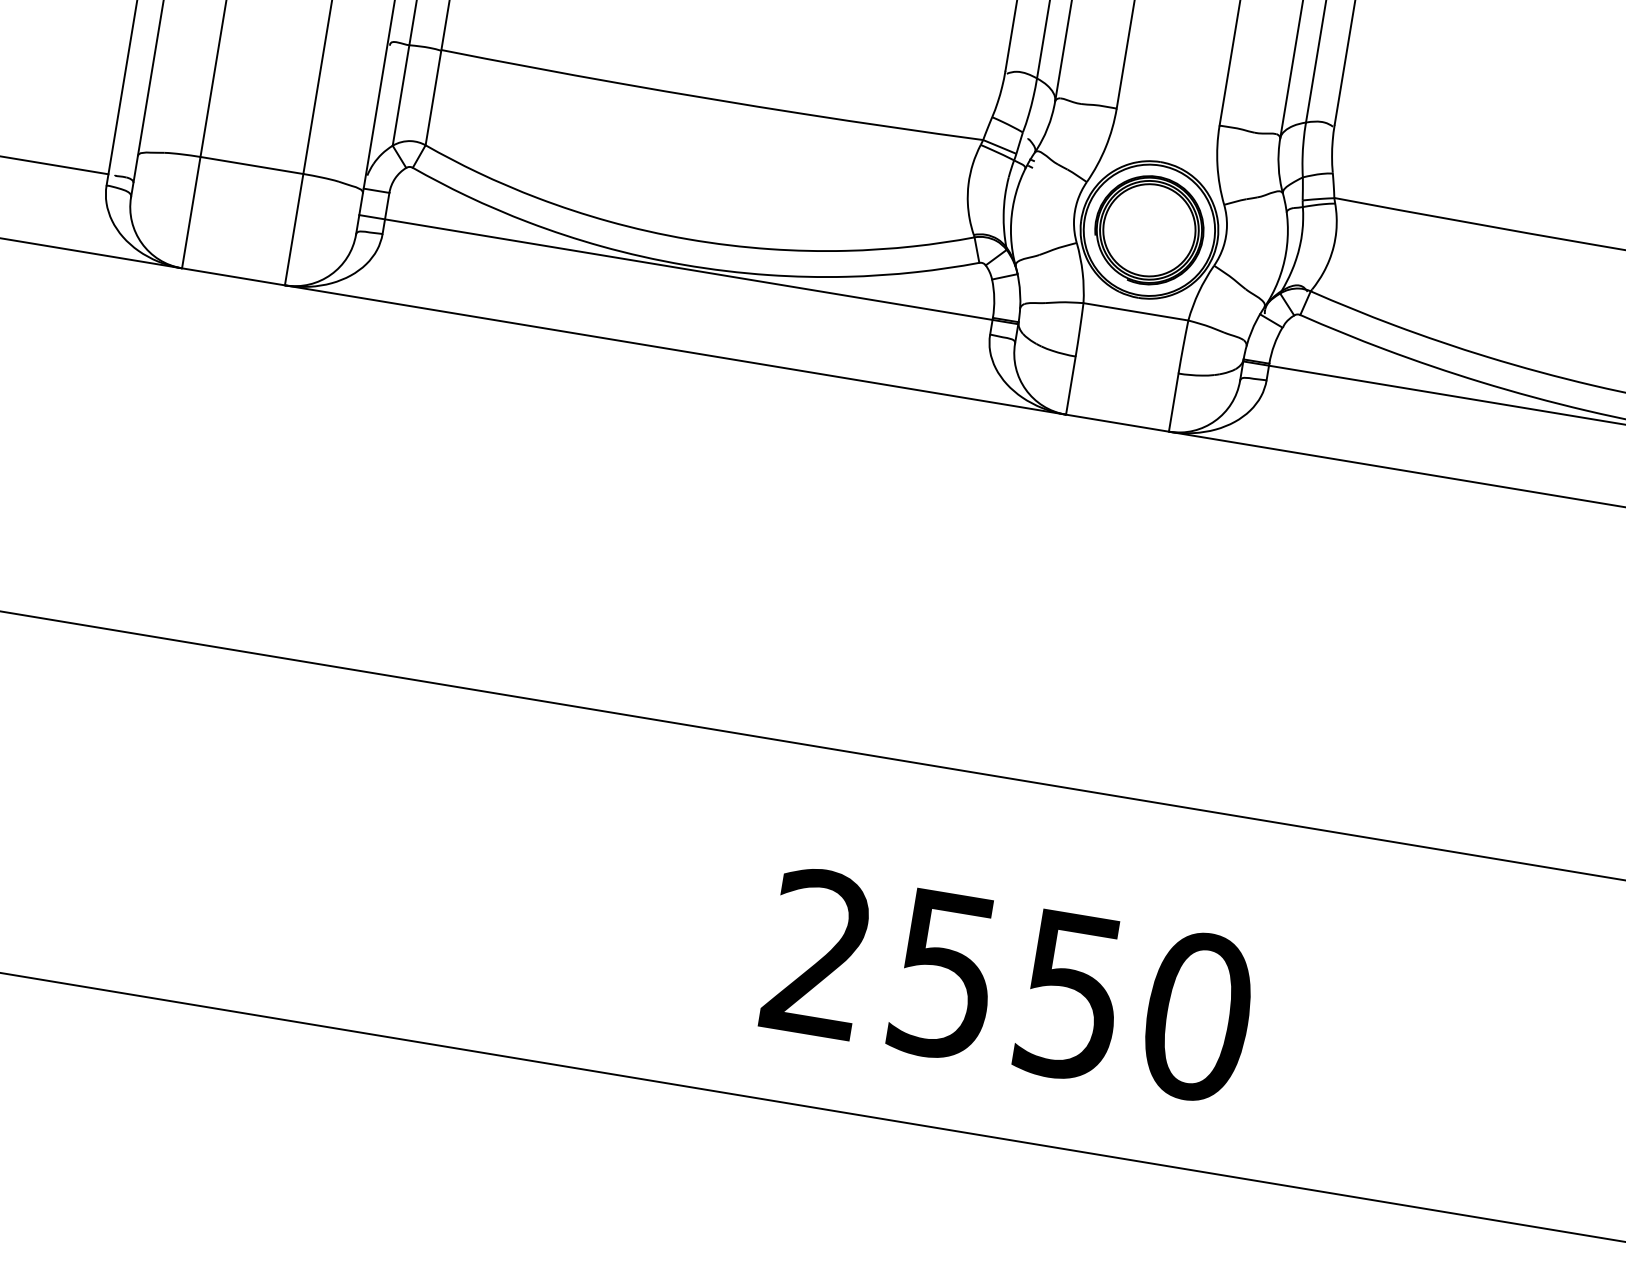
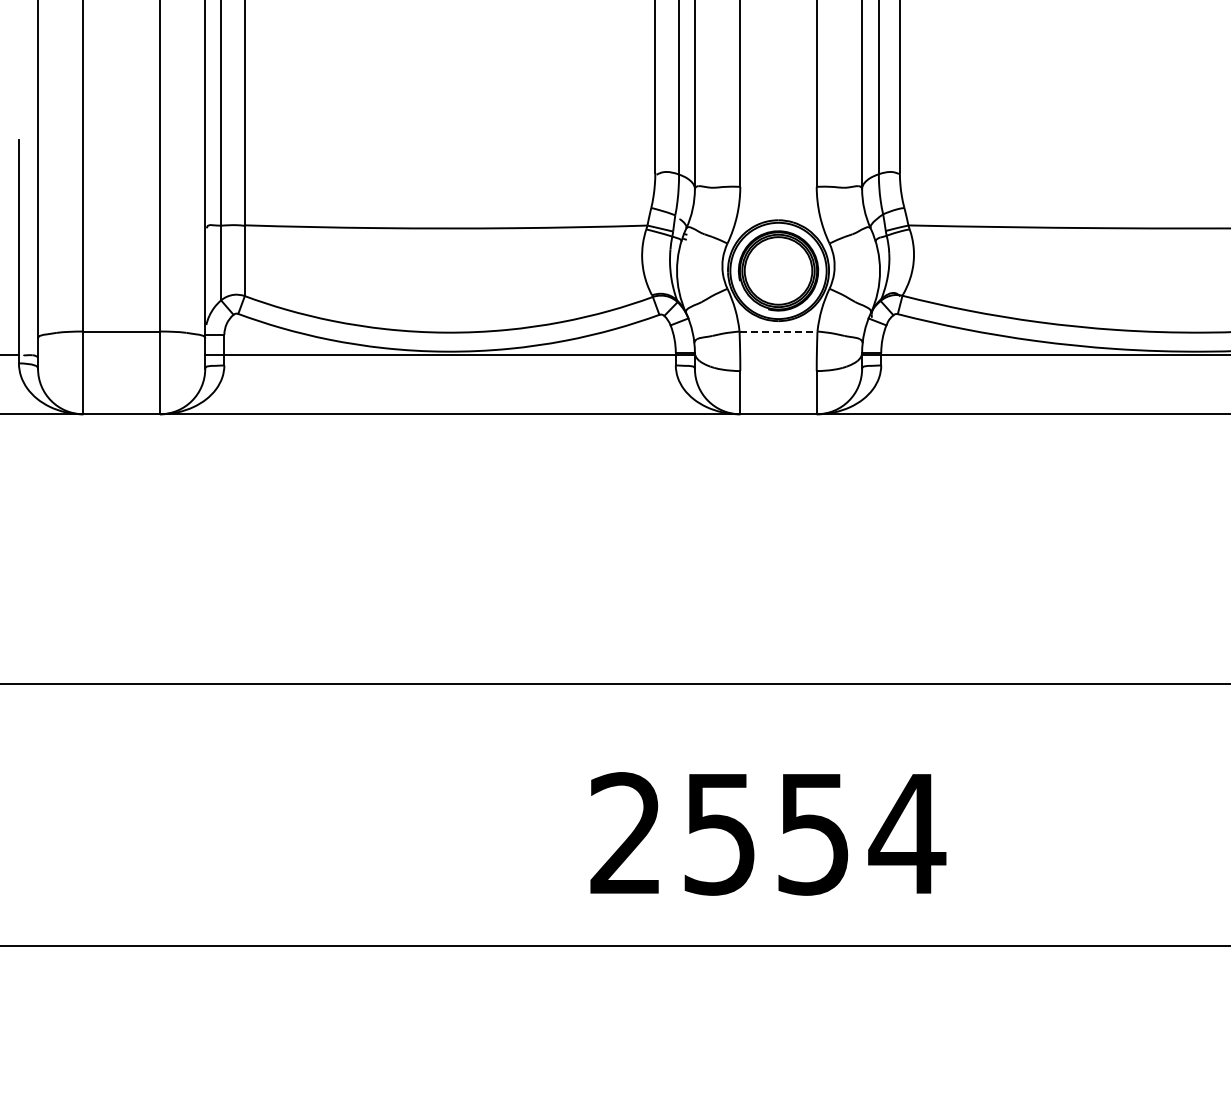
line: (1135, 311) -> (778, 331), solid -> dashed
text: (1197, 1016) -> (907, 833), 2550 -> 2554

